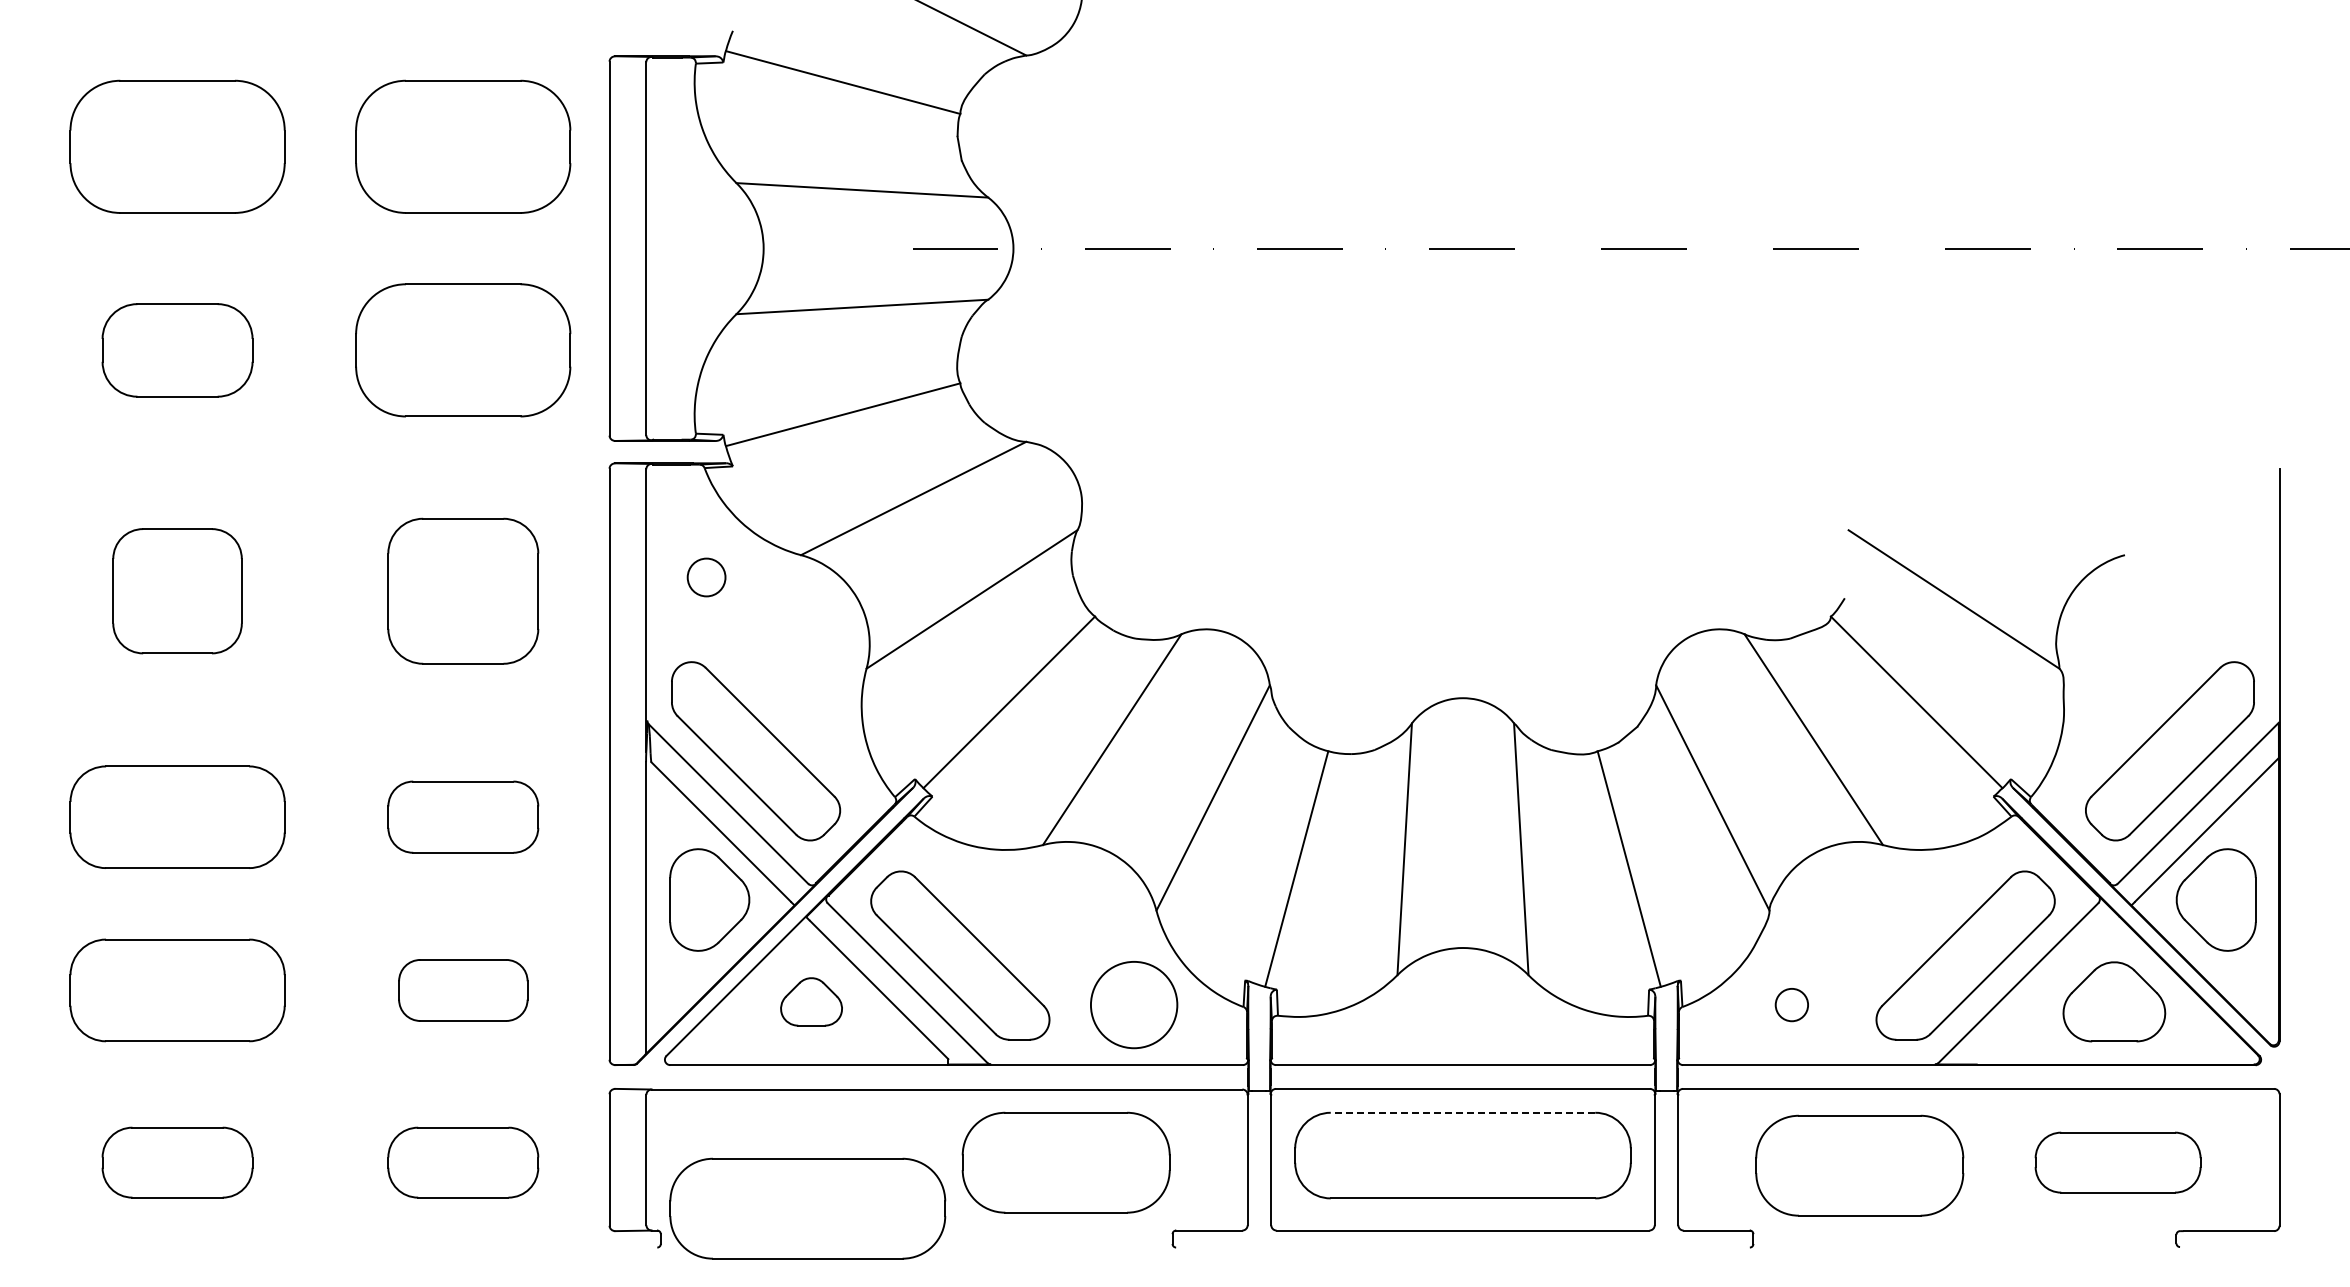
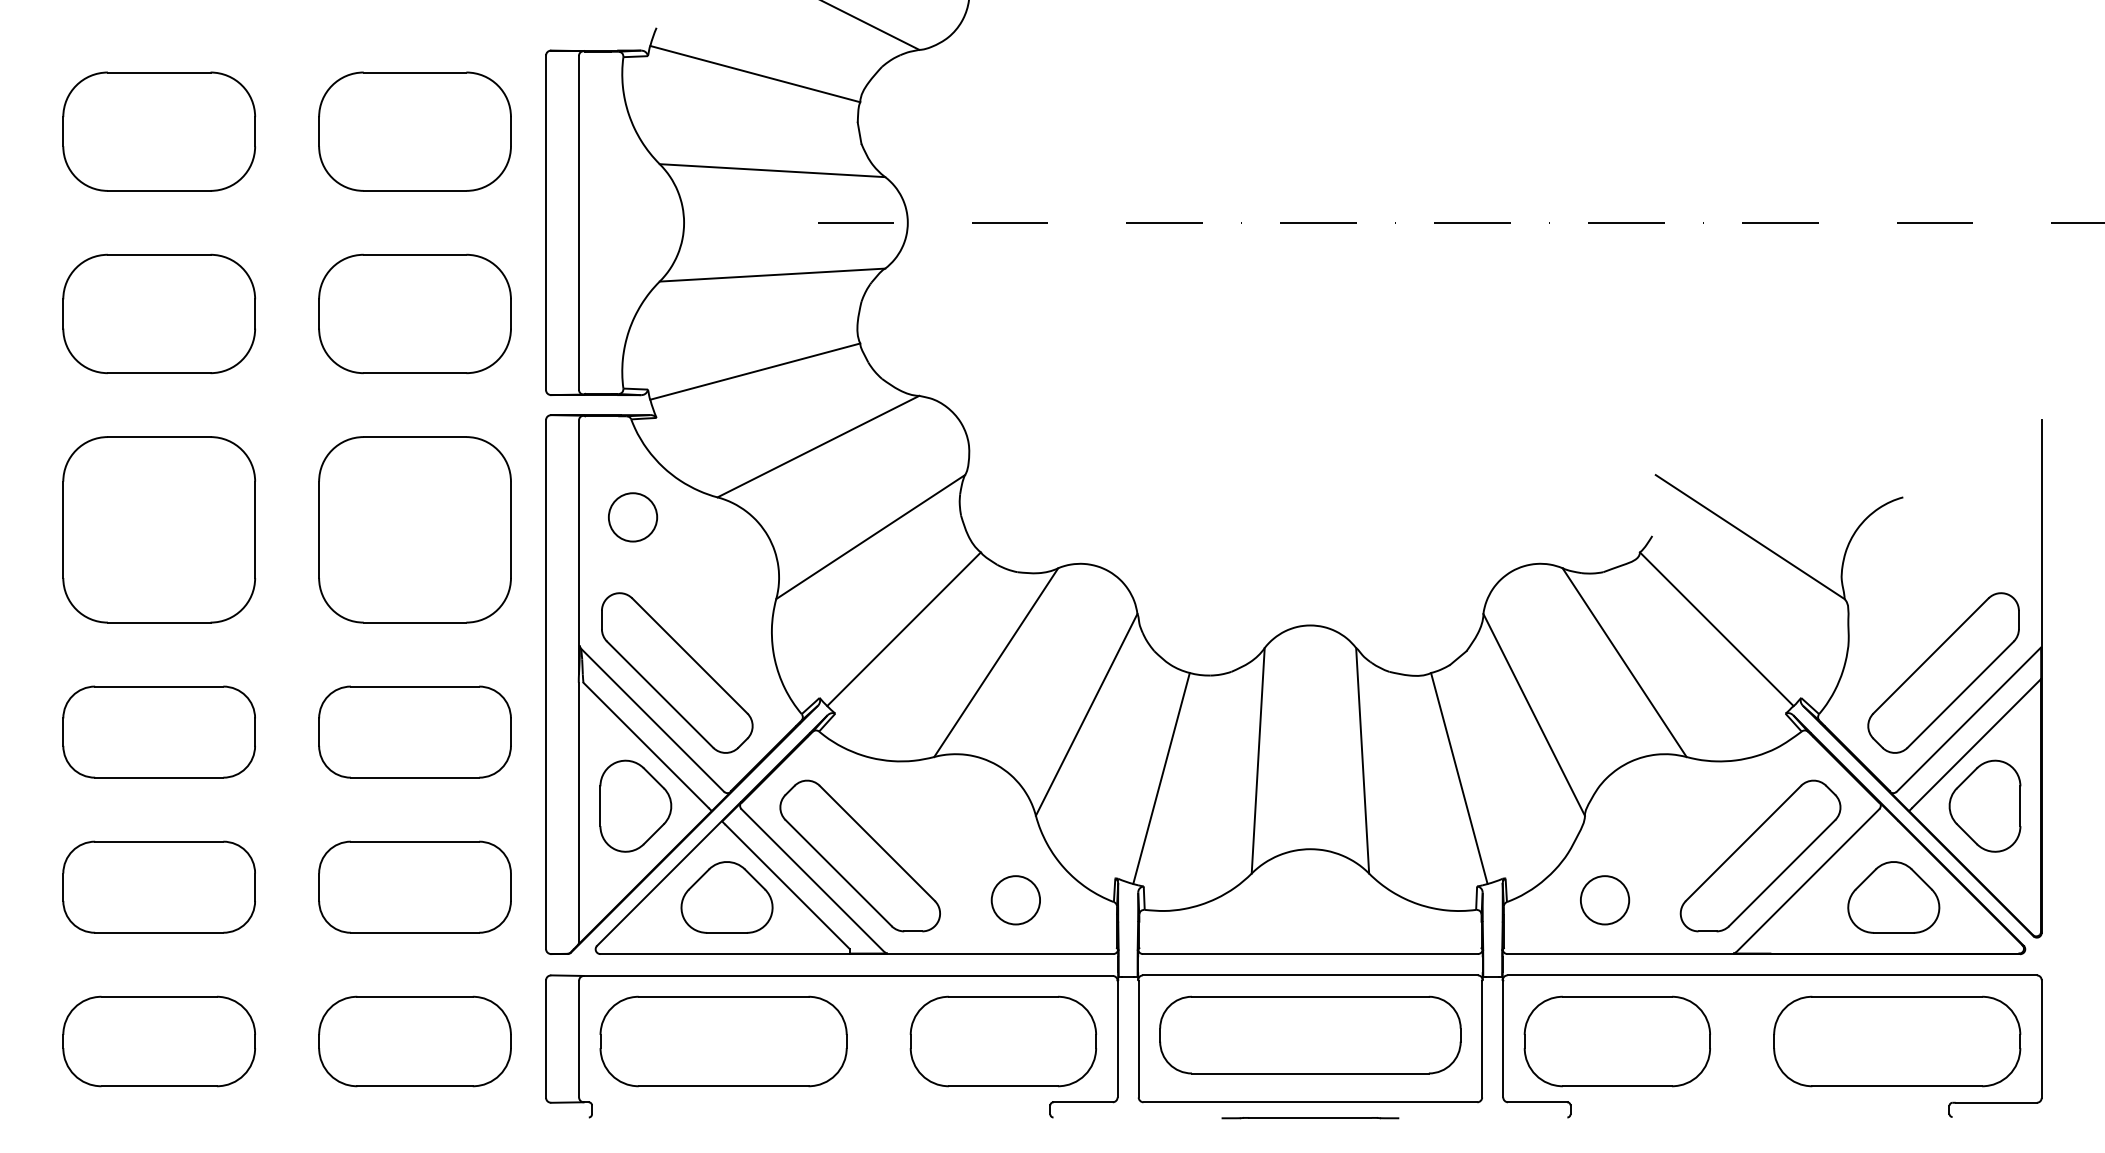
part: (177, 350) -> (159, 314), size x1.43
circle: (706, 577) -> (632, 517), size x1.43
part: (177, 590) -> (159, 529), size x1.67
part: (463, 590) -> (415, 529), size x1.43
part: (463, 816) -> (415, 731), size x1.43
part: (463, 990) -> (415, 887), size x1.67
part: (811, 1001) -> (726, 897), size x1.67
circle: (1134, 1005) -> (1016, 900), size x0.62
circle: (1791, 1005) -> (1604, 900), size x1.67
line: (1462, 1112) -> (1309, 996), dashed -> solid
part: (177, 1162) -> (159, 1041), size x1.43
part: (463, 1162) -> (415, 1041), size x1.43
part: (1065, 1162) -> (1002, 1041), moved
part: (2117, 1162) -> (1896, 1041), size x1.67
part: (1859, 1165) -> (1617, 1041), moved
part: (807, 1208) -> (723, 1041), moved
line: (1462, 1248) -> (1309, 1118), added

